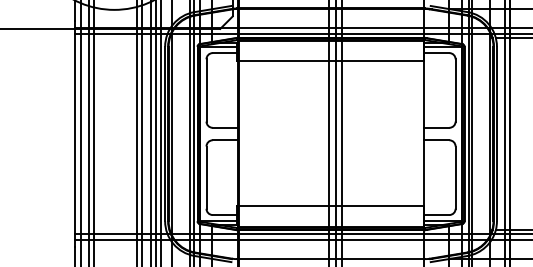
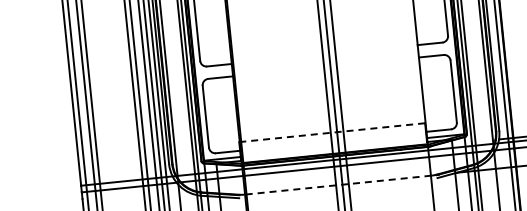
line: (331, 206) -> (333, 132), solid -> dashed
line: (331, 259) -> (338, 185), solid -> dashed

